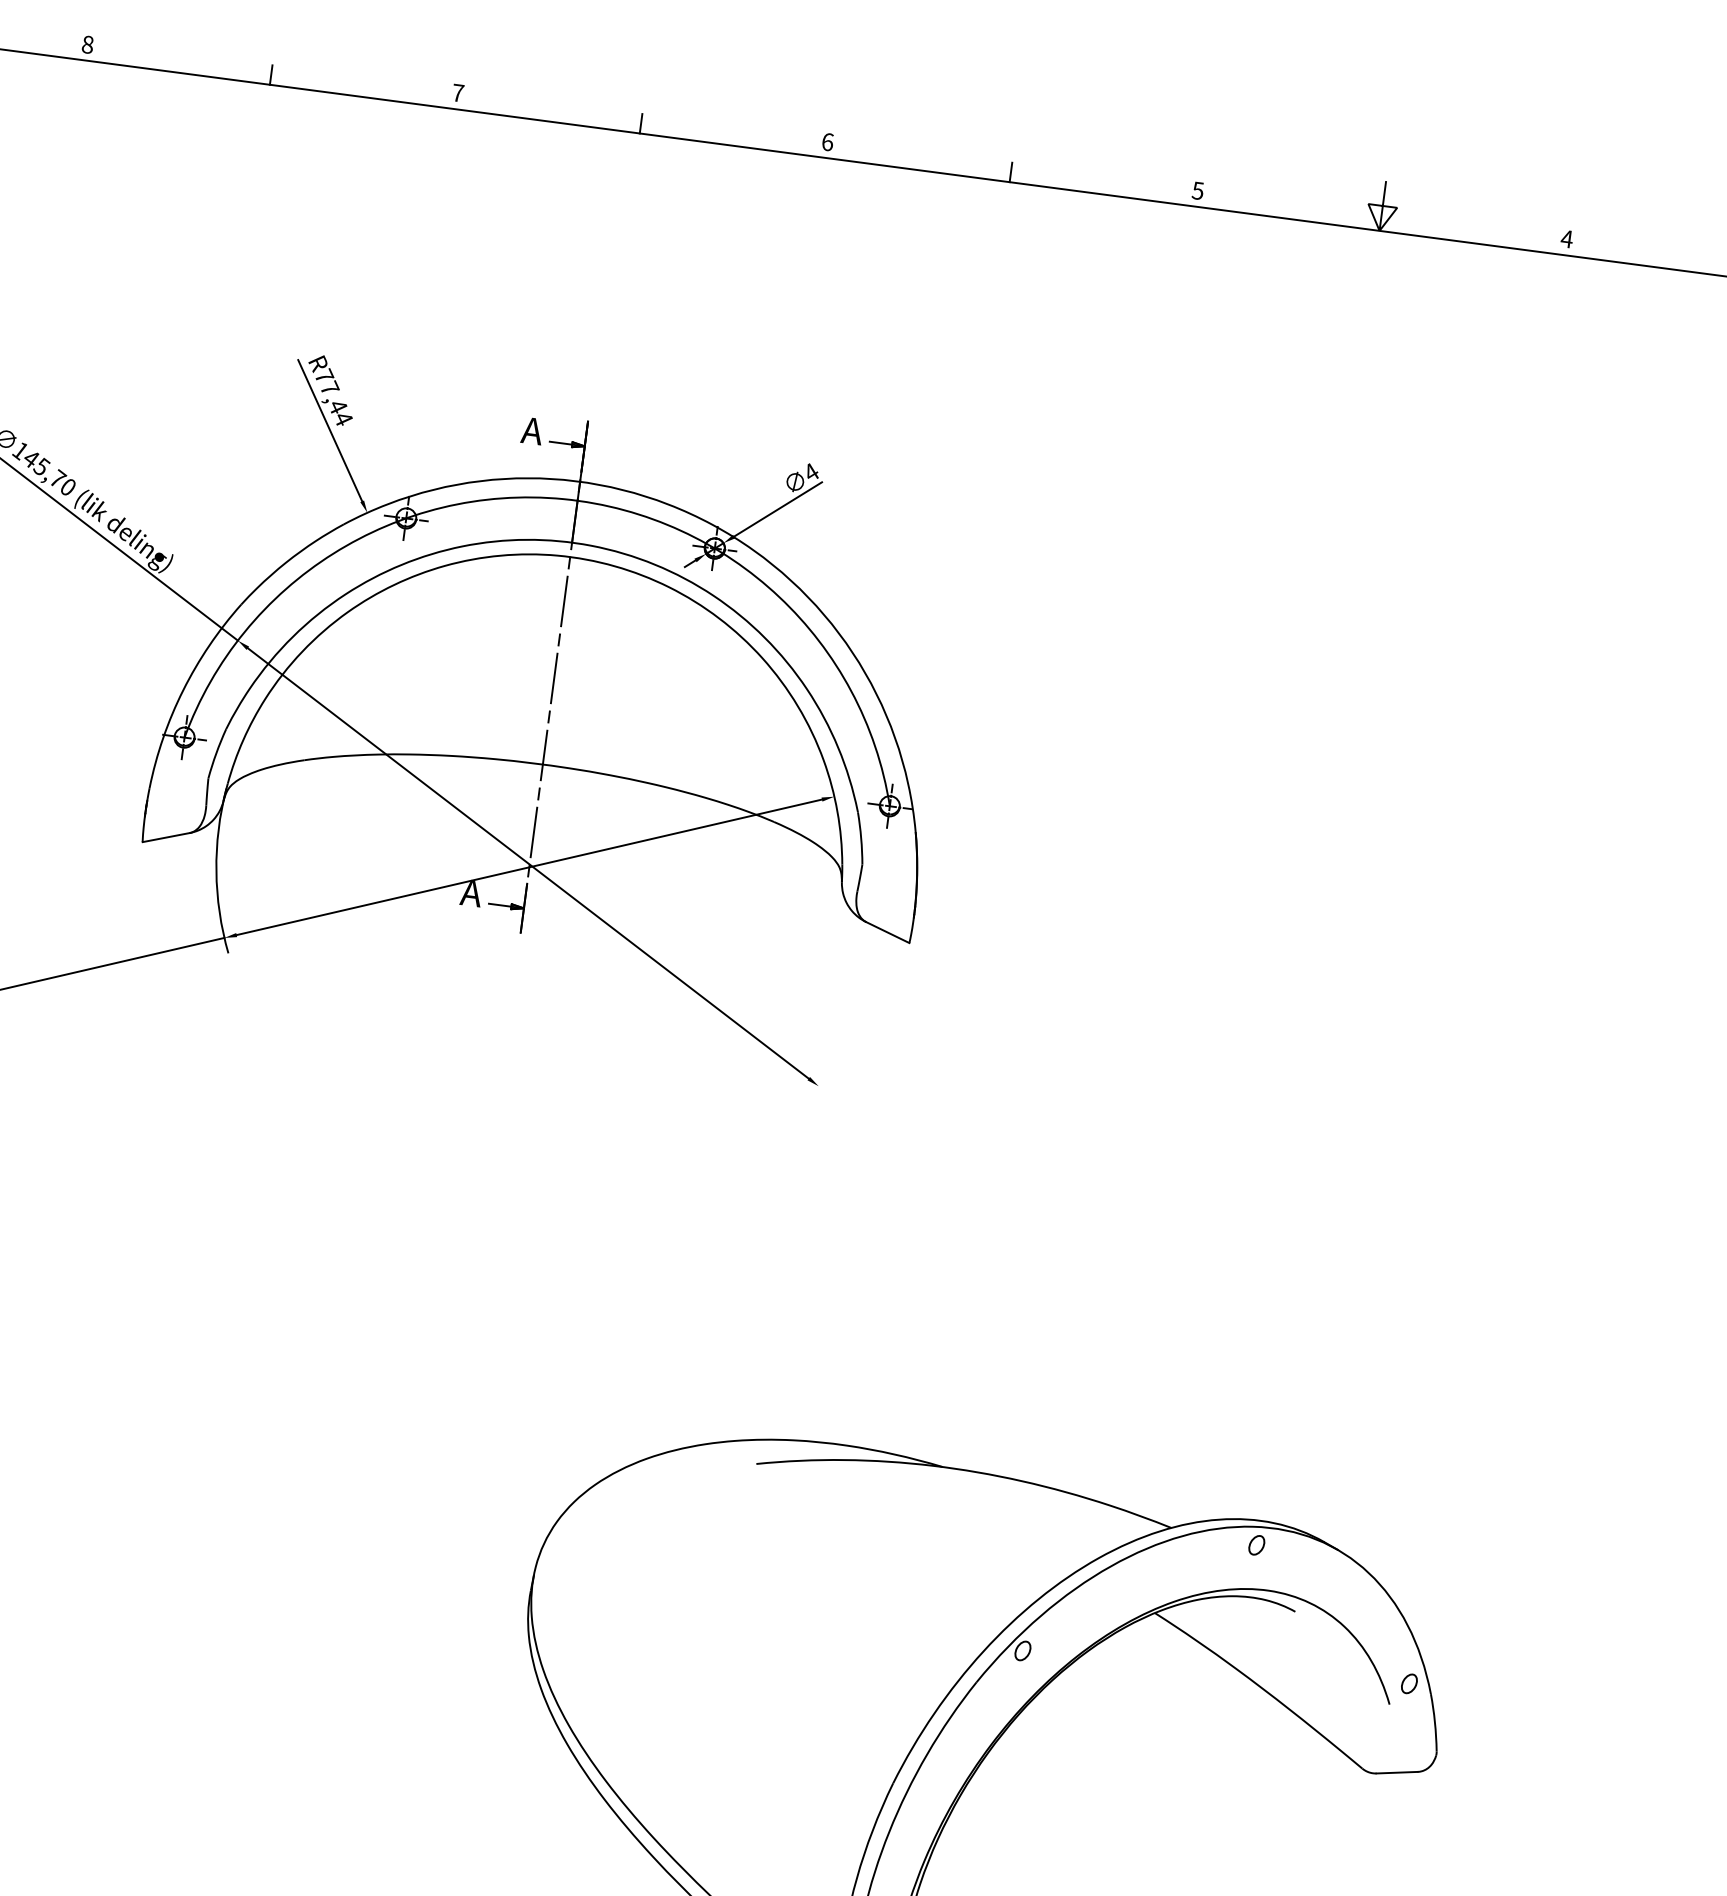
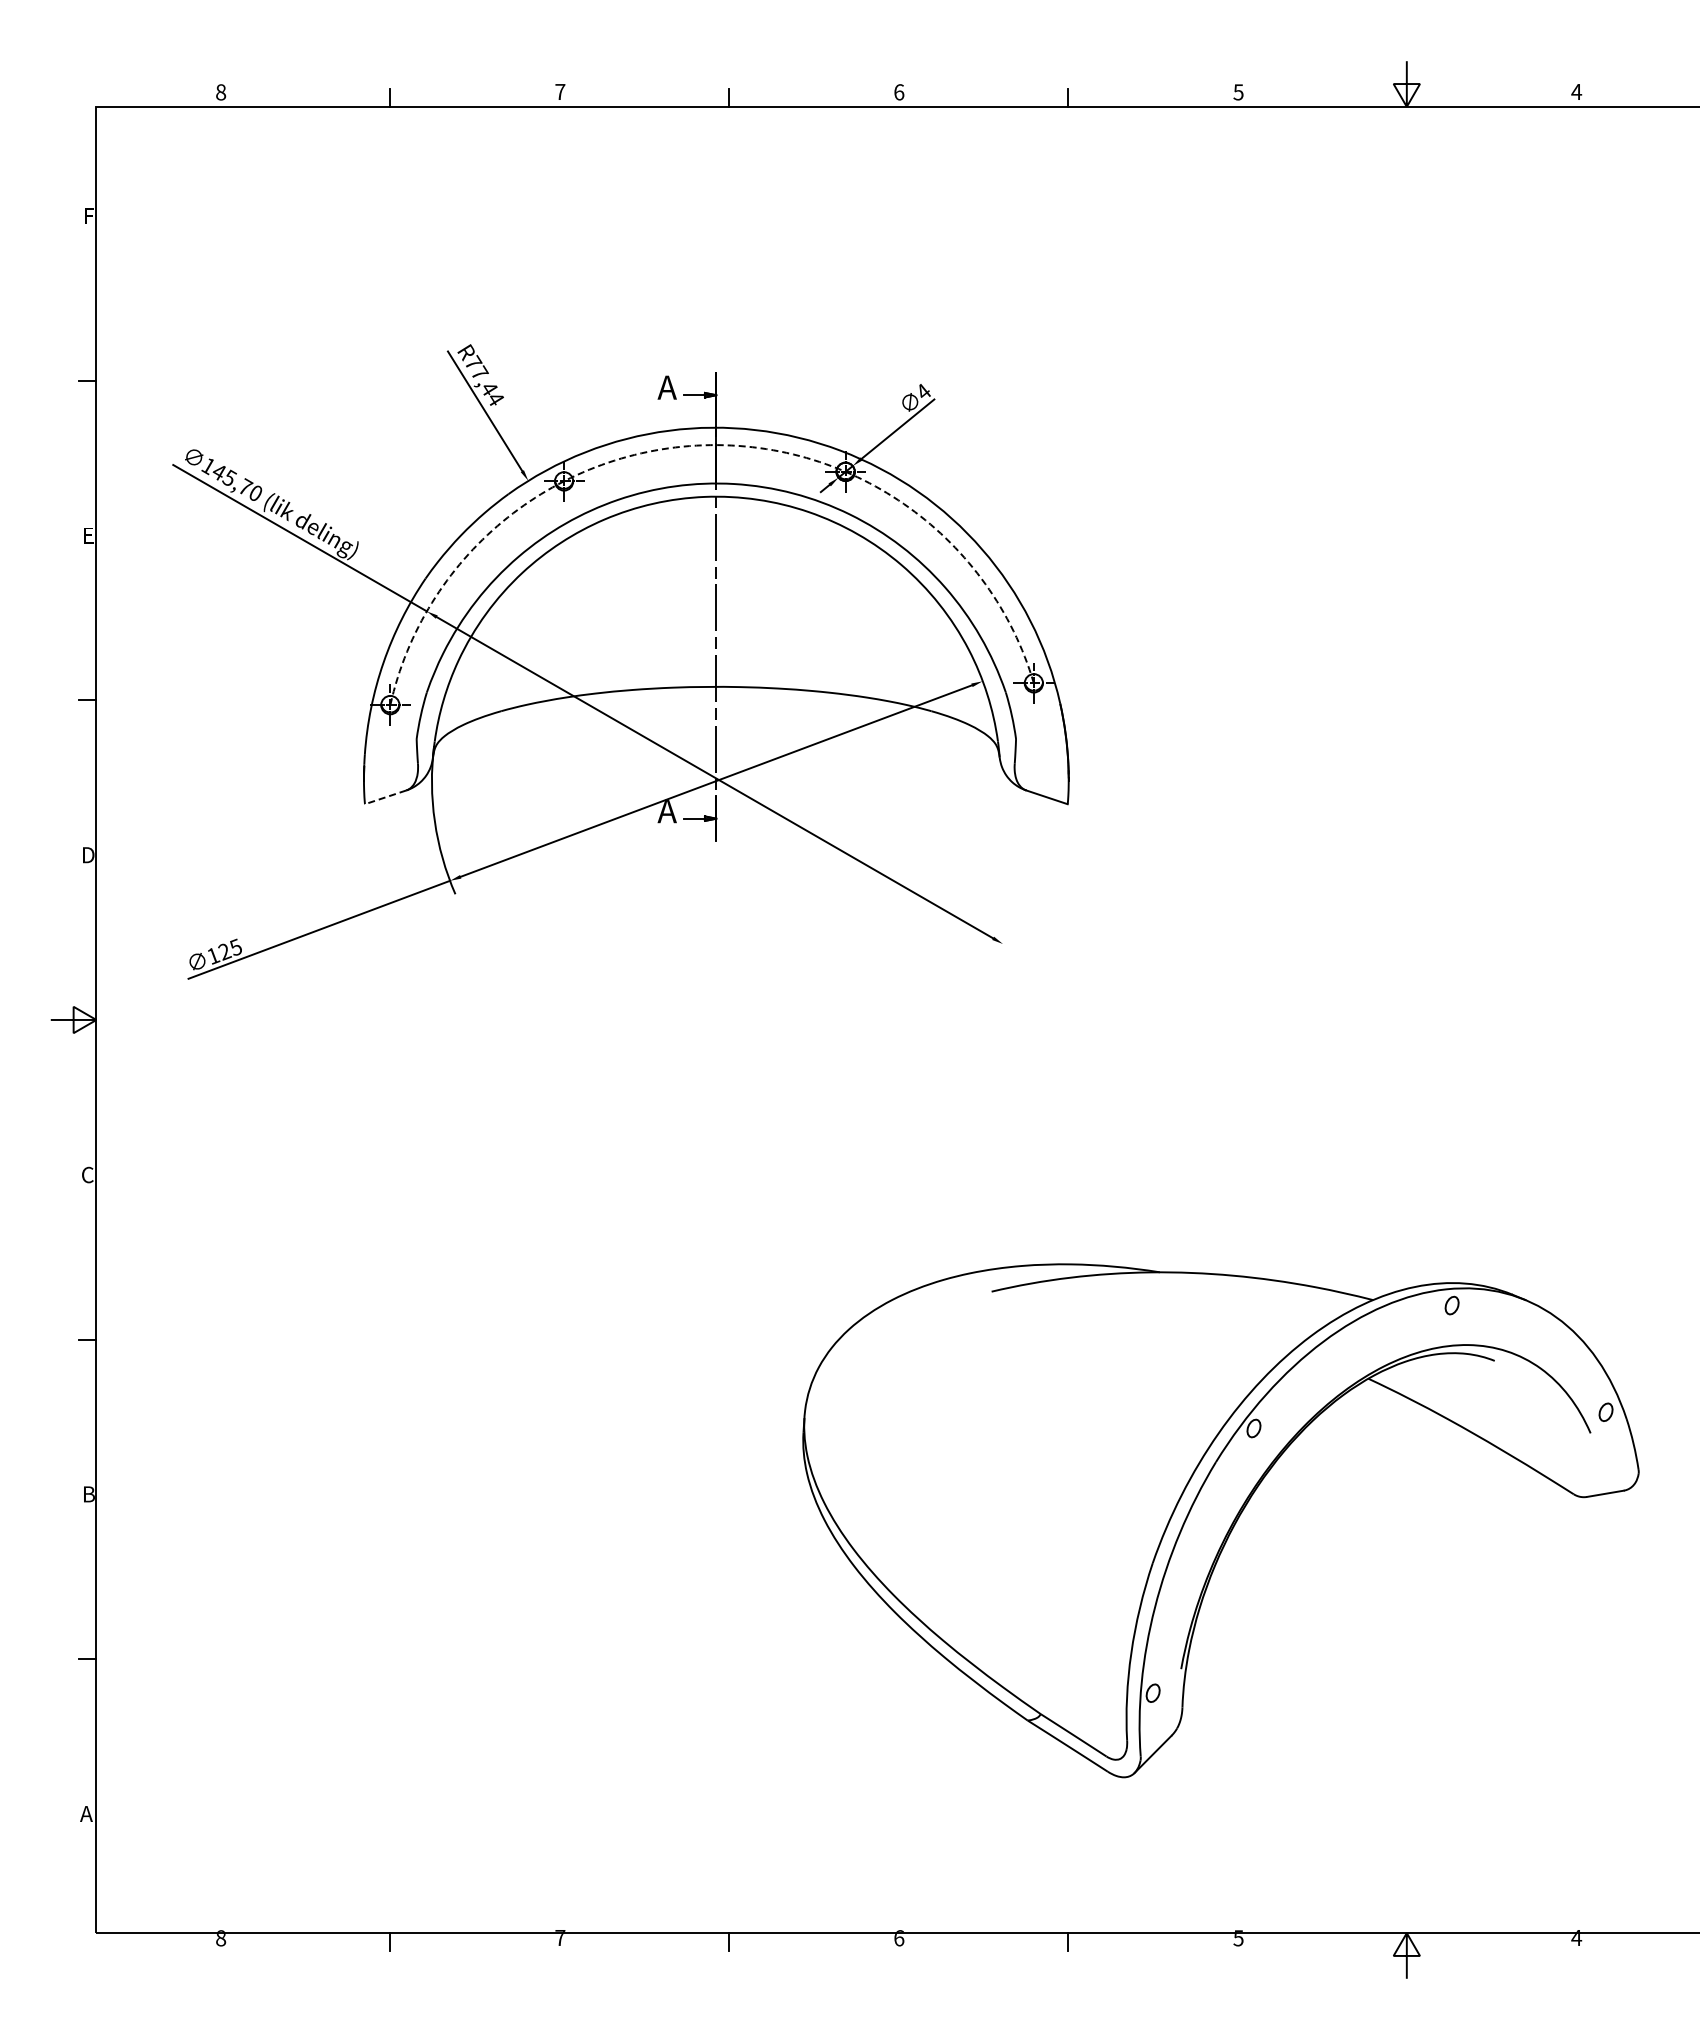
arc: (563, 499) -> (703, 445), solid -> dashed
line: (166, 837) -> (385, 797), solid -> dashed

